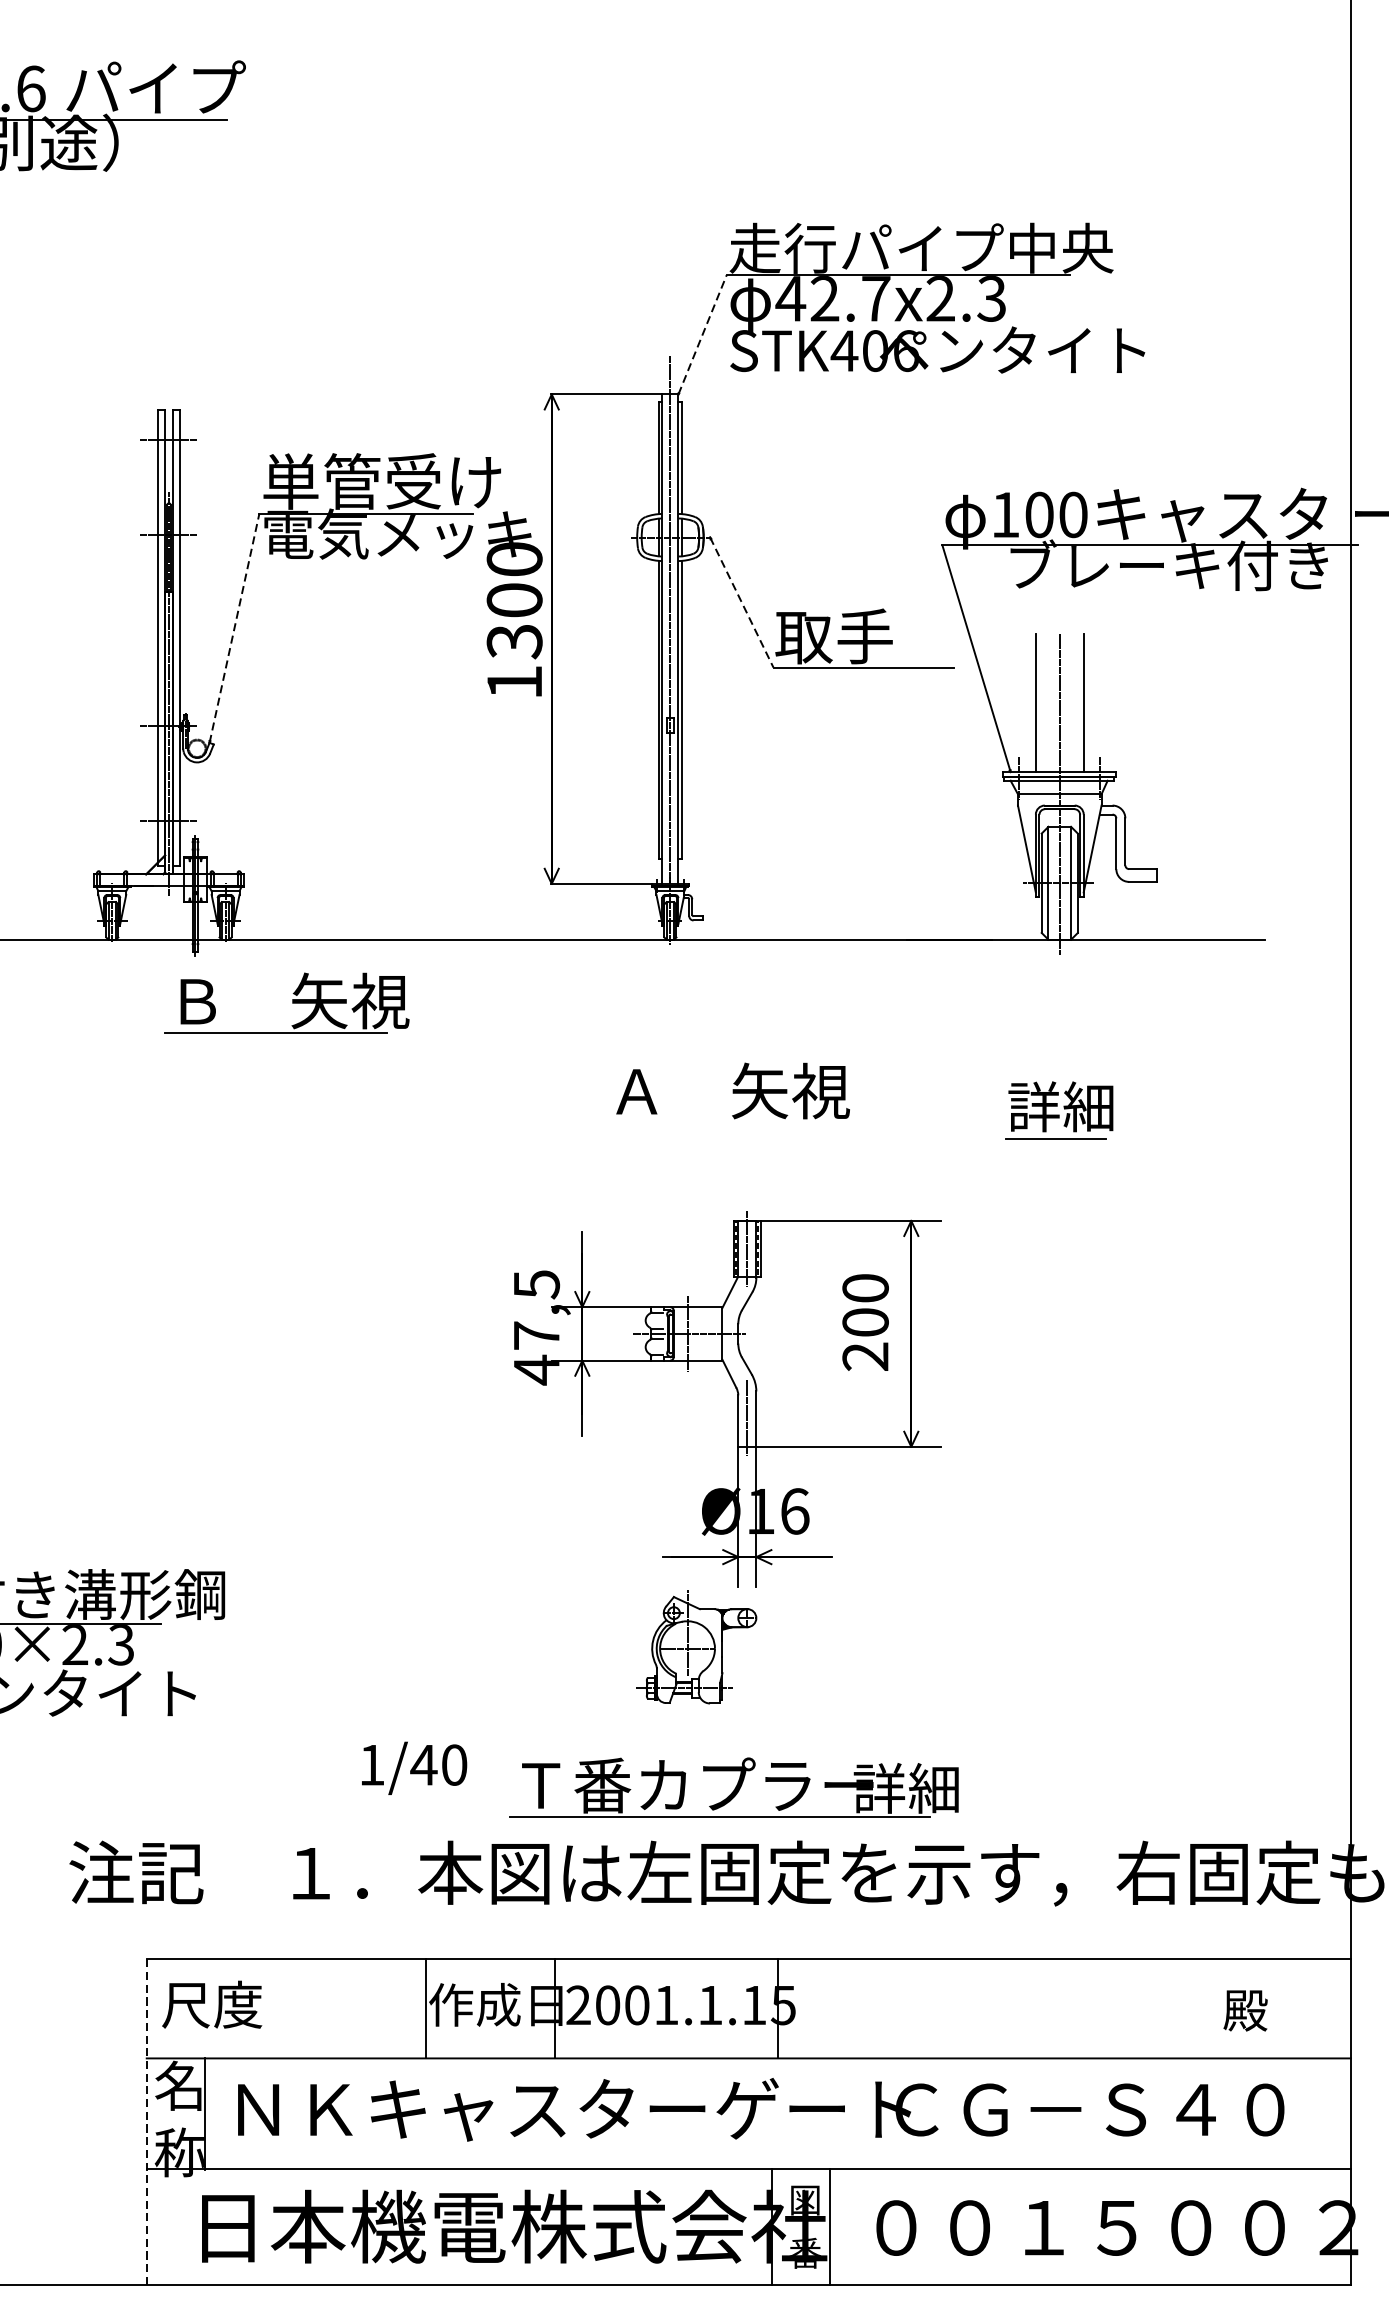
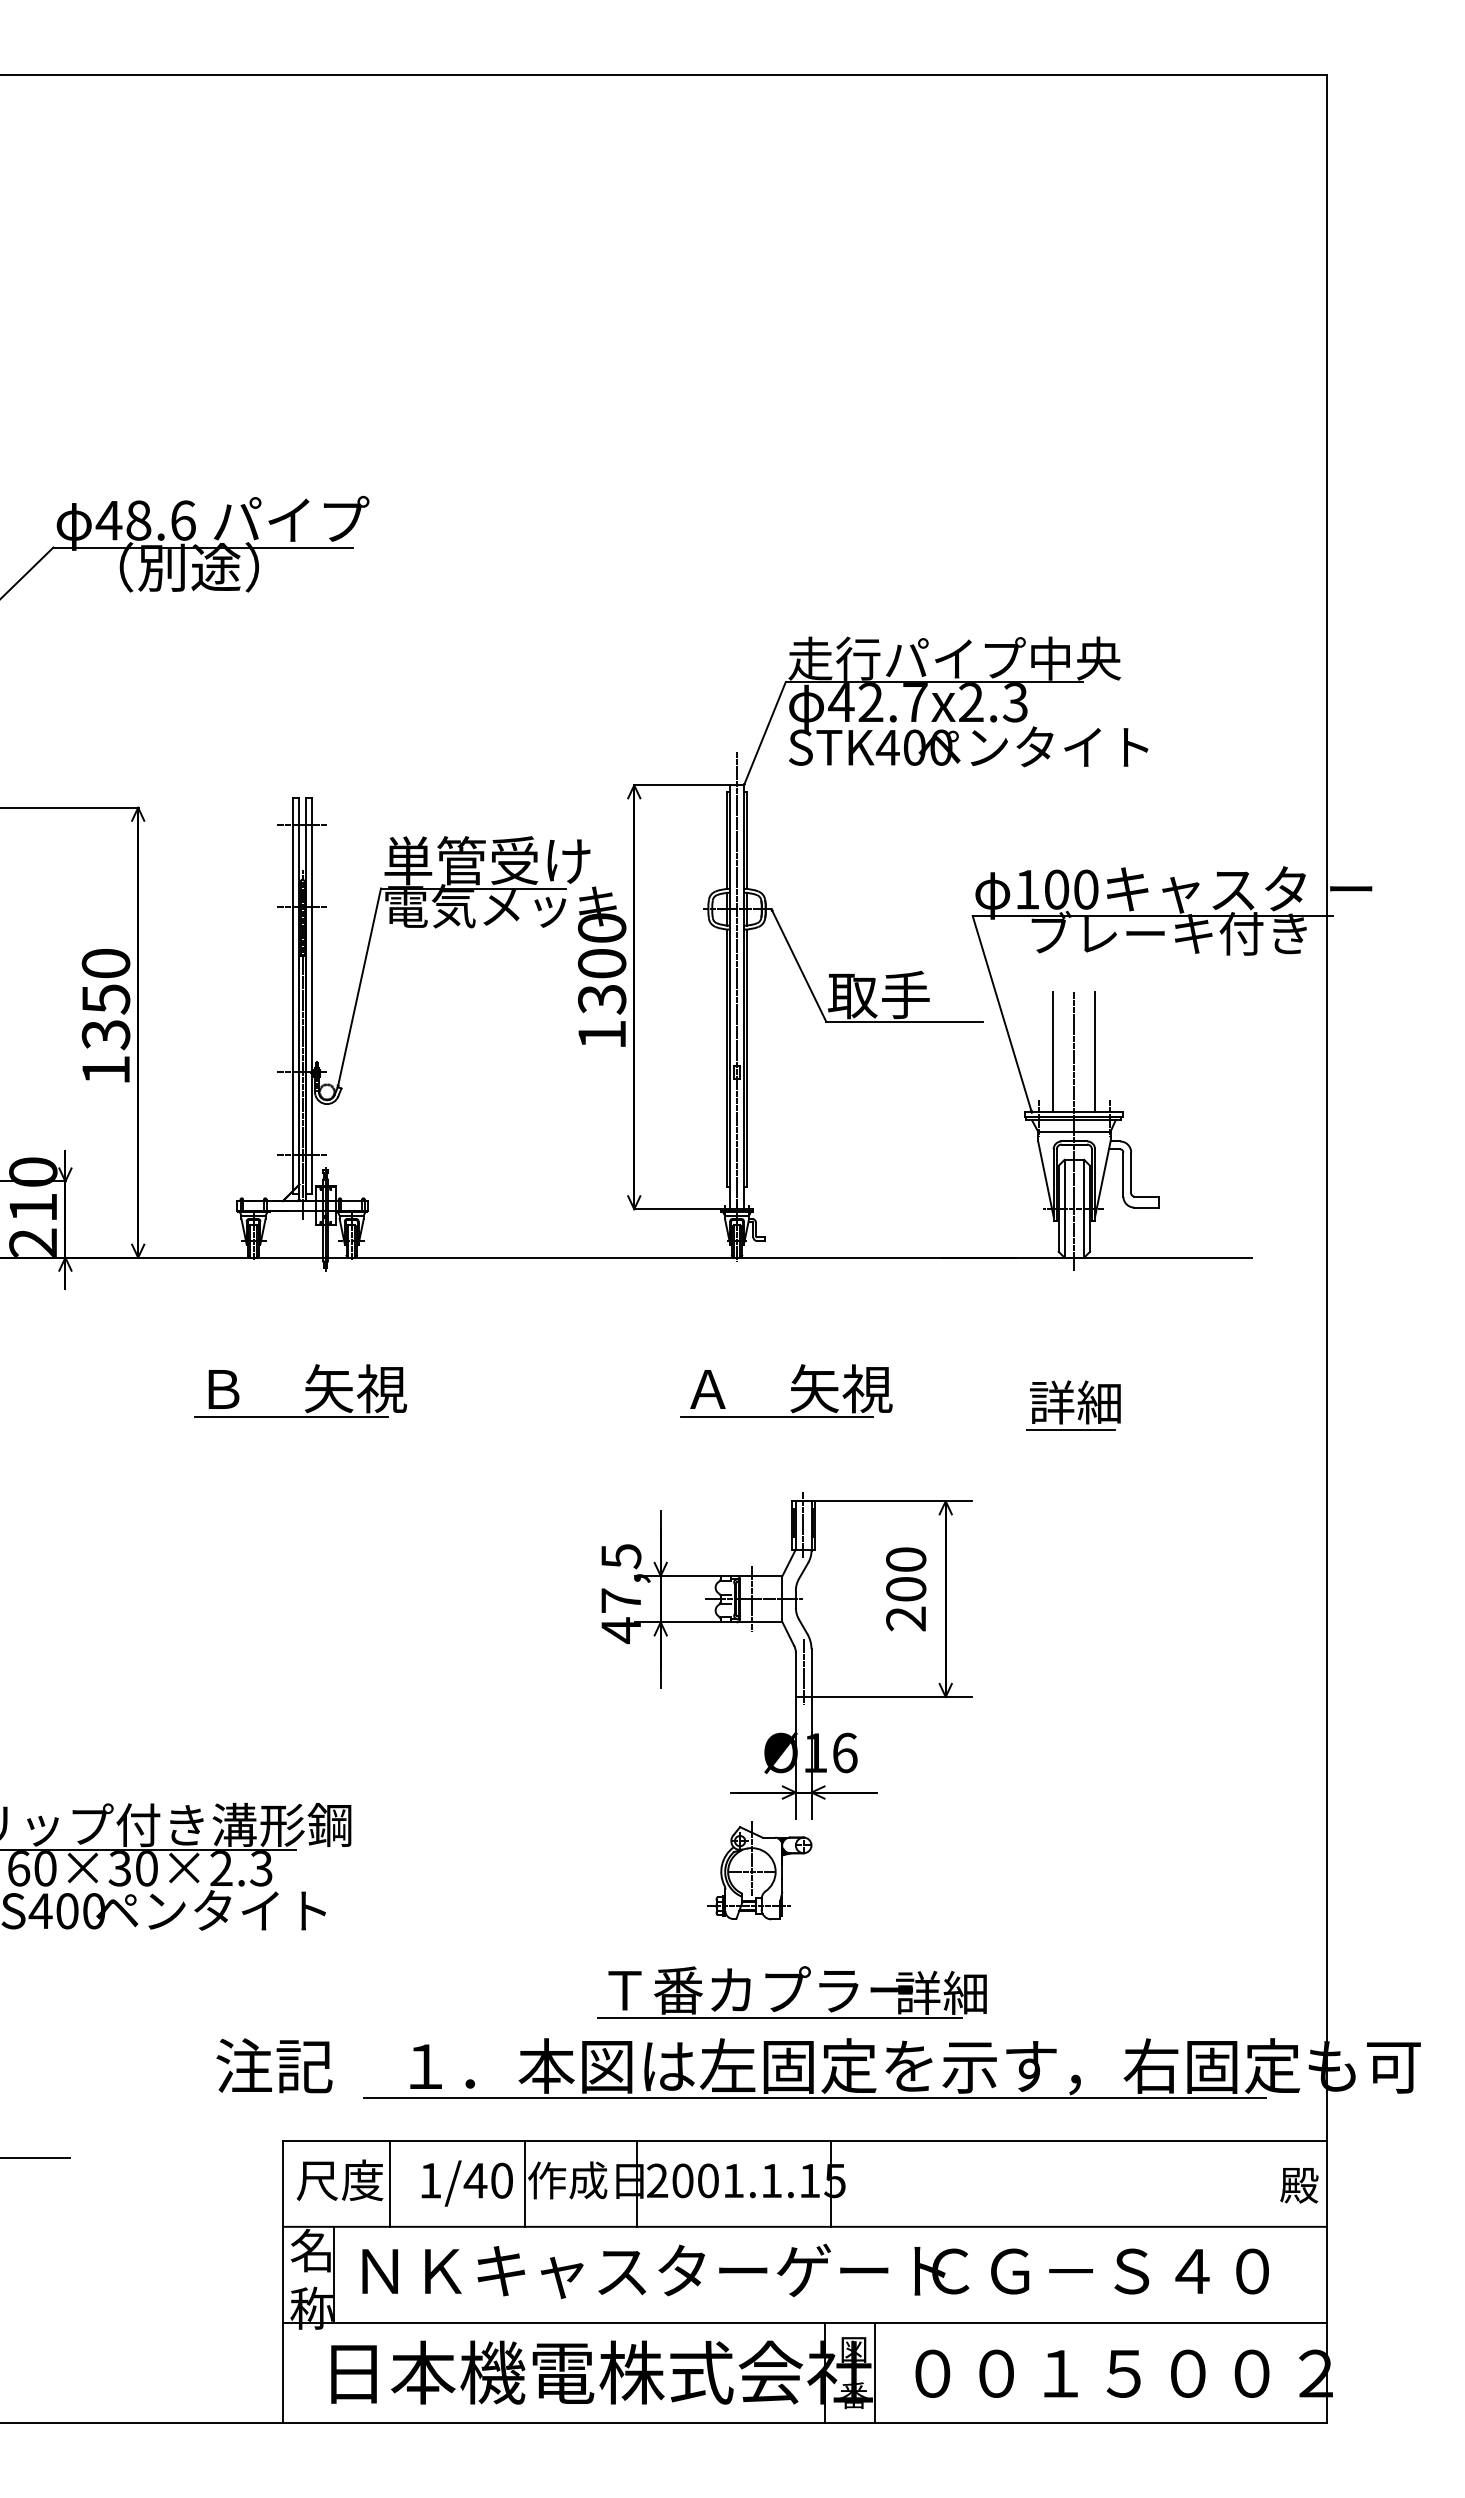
line: (702, 334) -> (764, 733), dashed -> solid
text: (906, 350) -> (941, 747), STK406 -> STK400
line: (741, 602) -> (798, 965), dashed -> solid
line: (234, 627) -> (359, 987), dashed -> solid
part: (286, 1002) -> (300, 1390), moved
line: (715, 1123) -> (776, 1416), added
text: (413, 1768) -> (466, 2183), moved
line: (759, 1909) -> (814, 2097), added
line: (269, 2008) -> (389, 2183), added
text: (1245, 2010) -> (1299, 2185), moved
line: (146, 2121) -> (283, 2281), dashed -> solid

